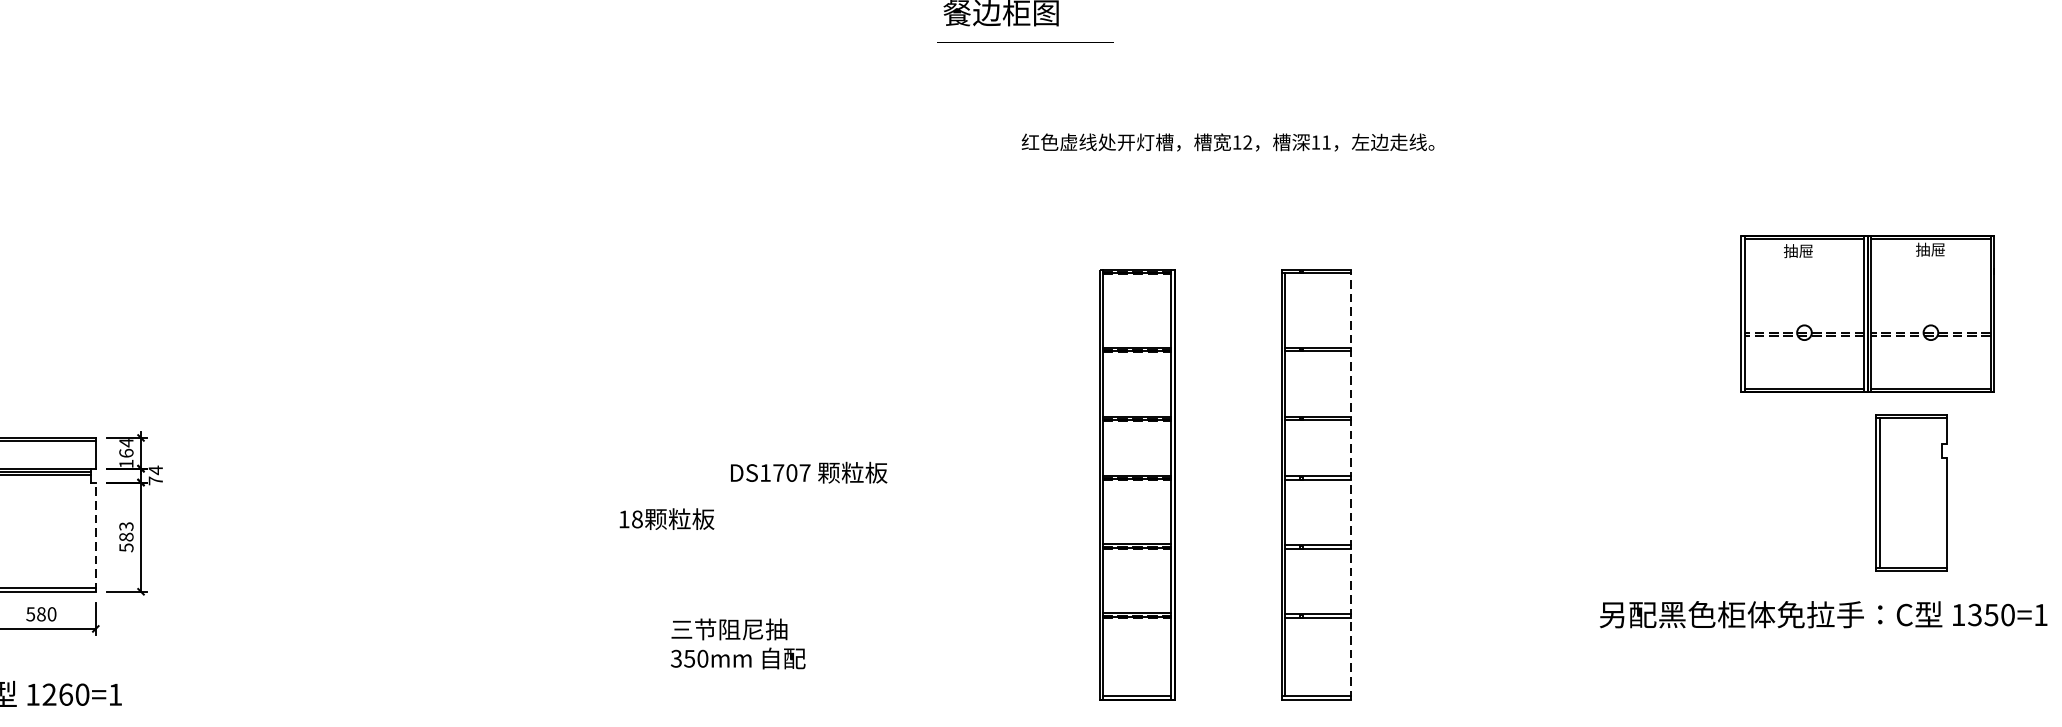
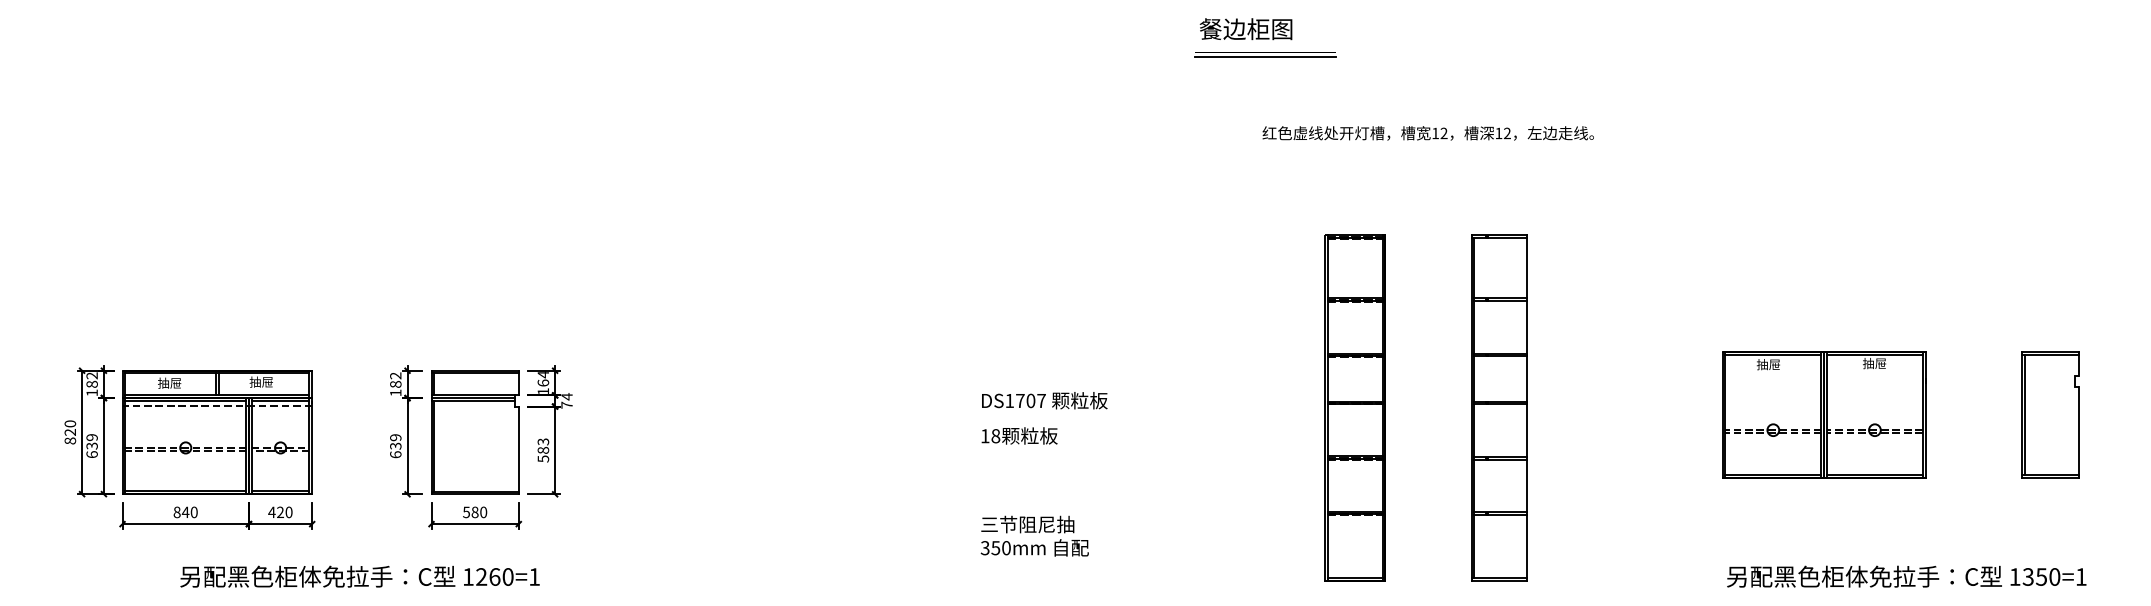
line: (1025, 48) -> (1265, 57), added
text: (1326, 141) -> (1507, 132), 11 -> 12
part: (1868, 313) -> (1824, 414), moved
text: (808, 472) -> (1044, 400), moved
line: (1351, 484) -> (1527, 408), dashed -> solid
part: (1911, 492) -> (2050, 414), moved
text: (666, 518) -> (1019, 435), moved
line: (95, 537) -> (518, 450), dashed -> solid
text: (1823, 614) -> (1906, 576), moved

